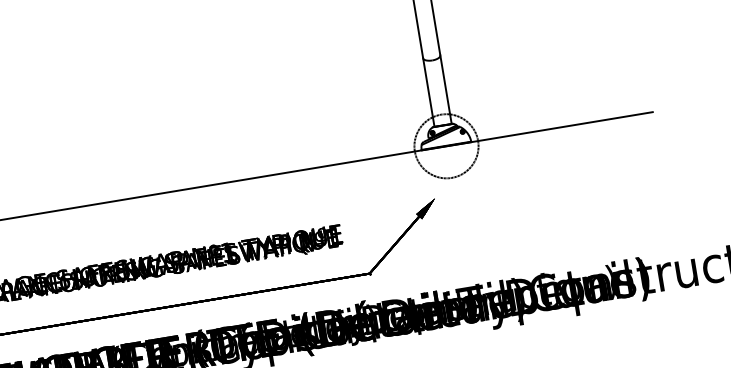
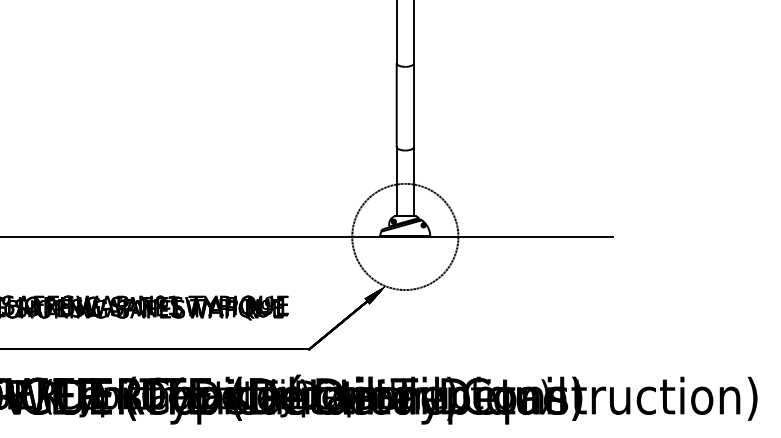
circle: (446, 145) -> (405, 236), size x1.67

